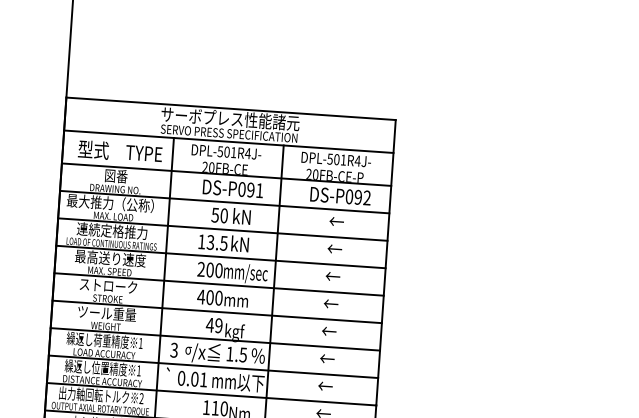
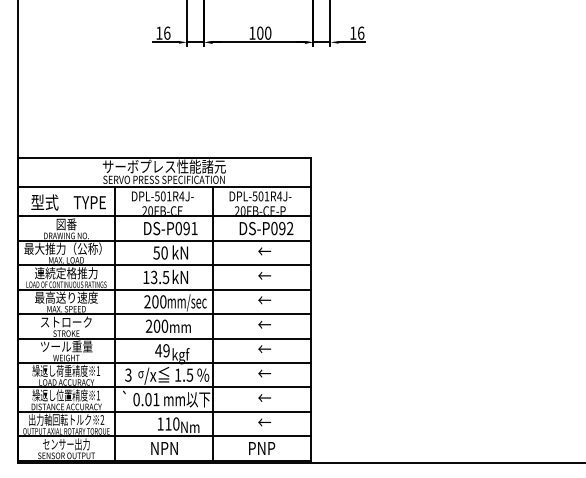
text: (200, 296) -> (148, 325), 400 -> 200

